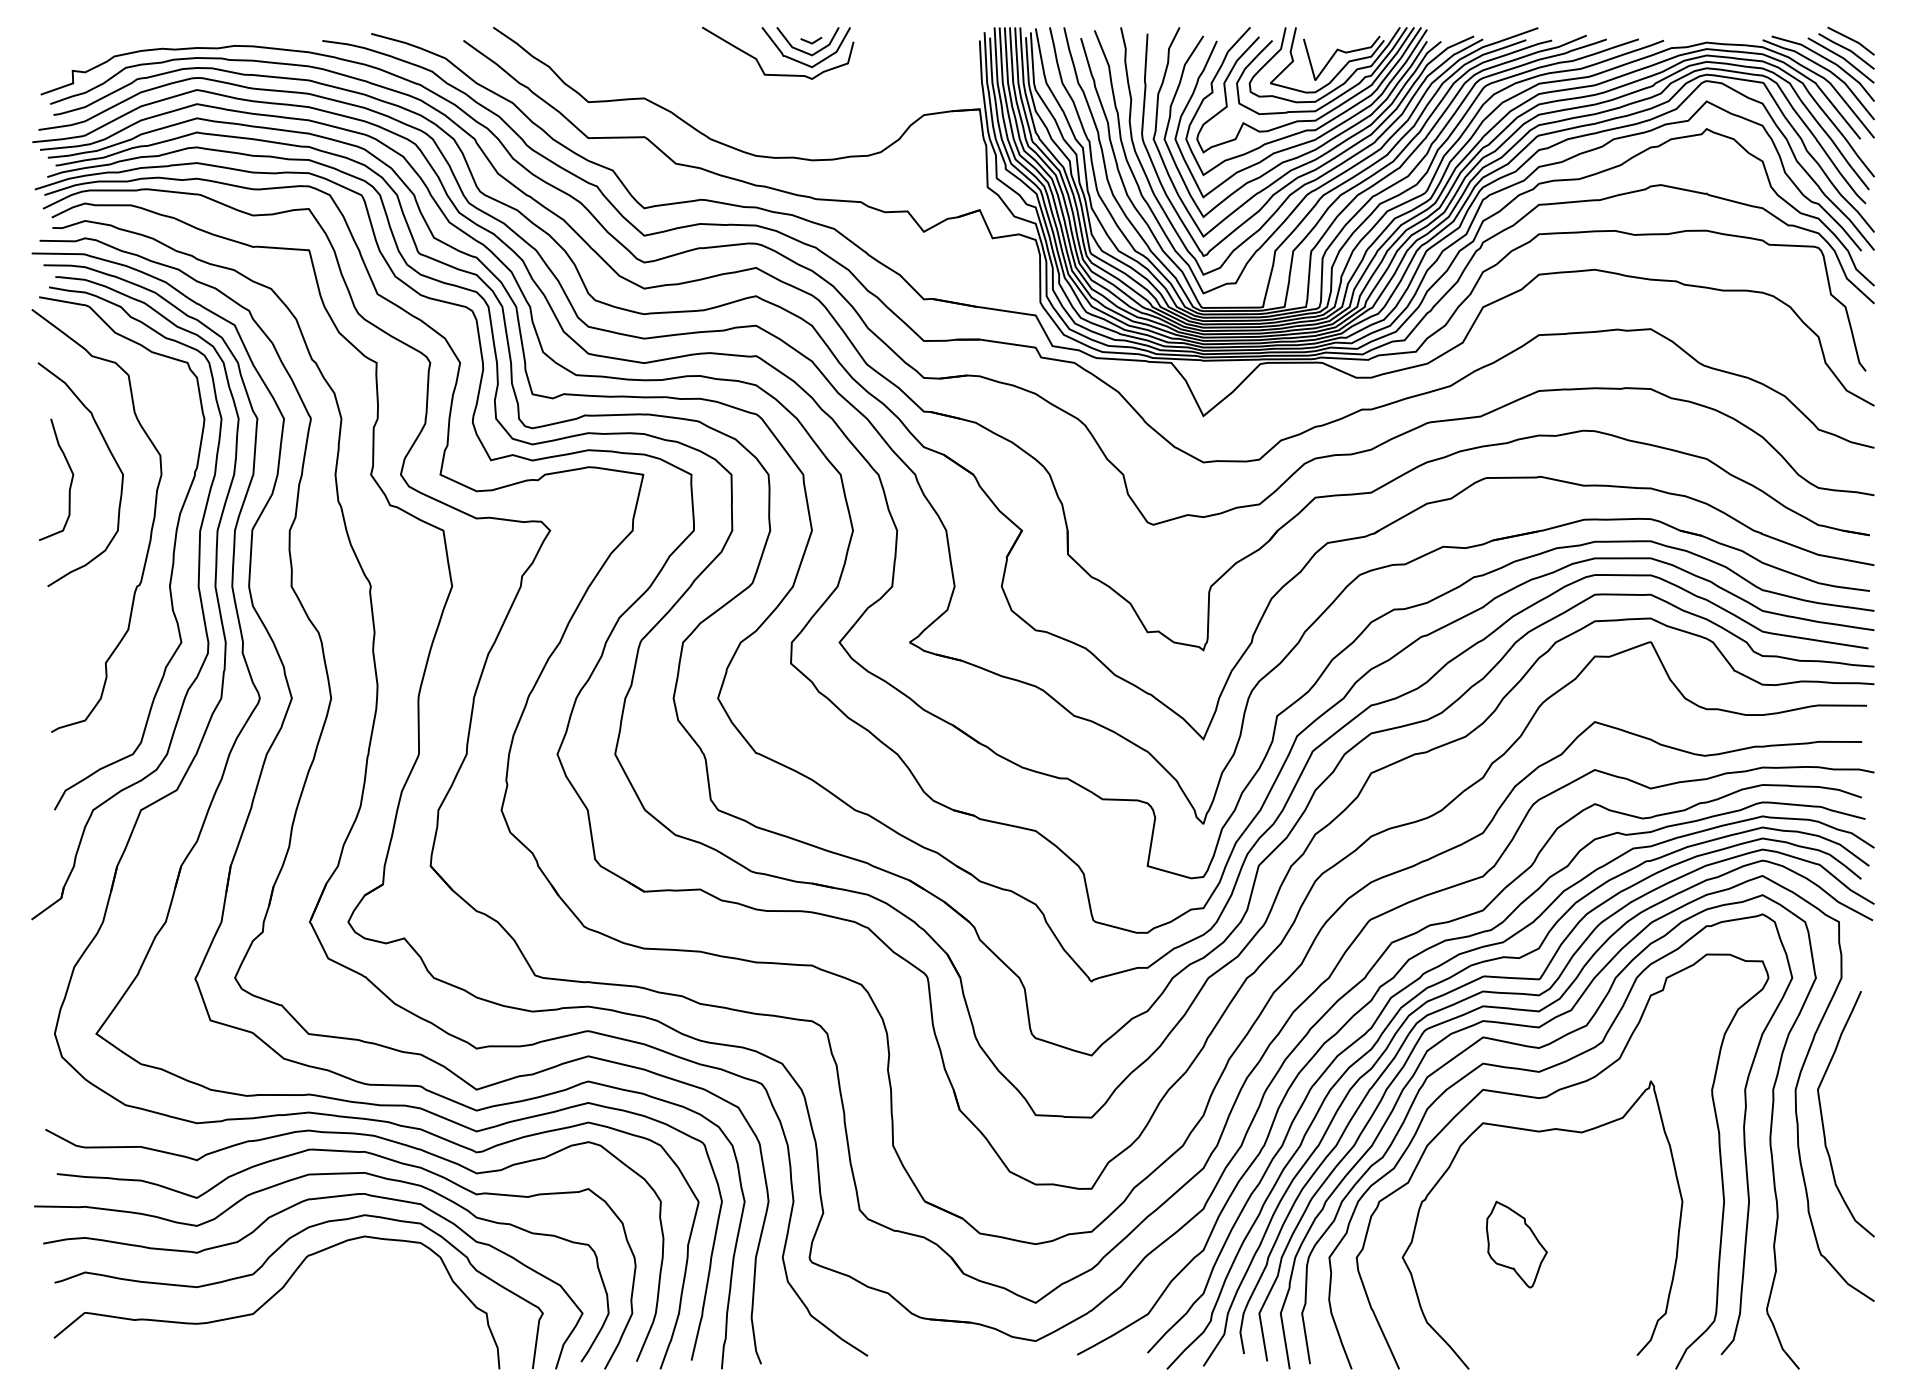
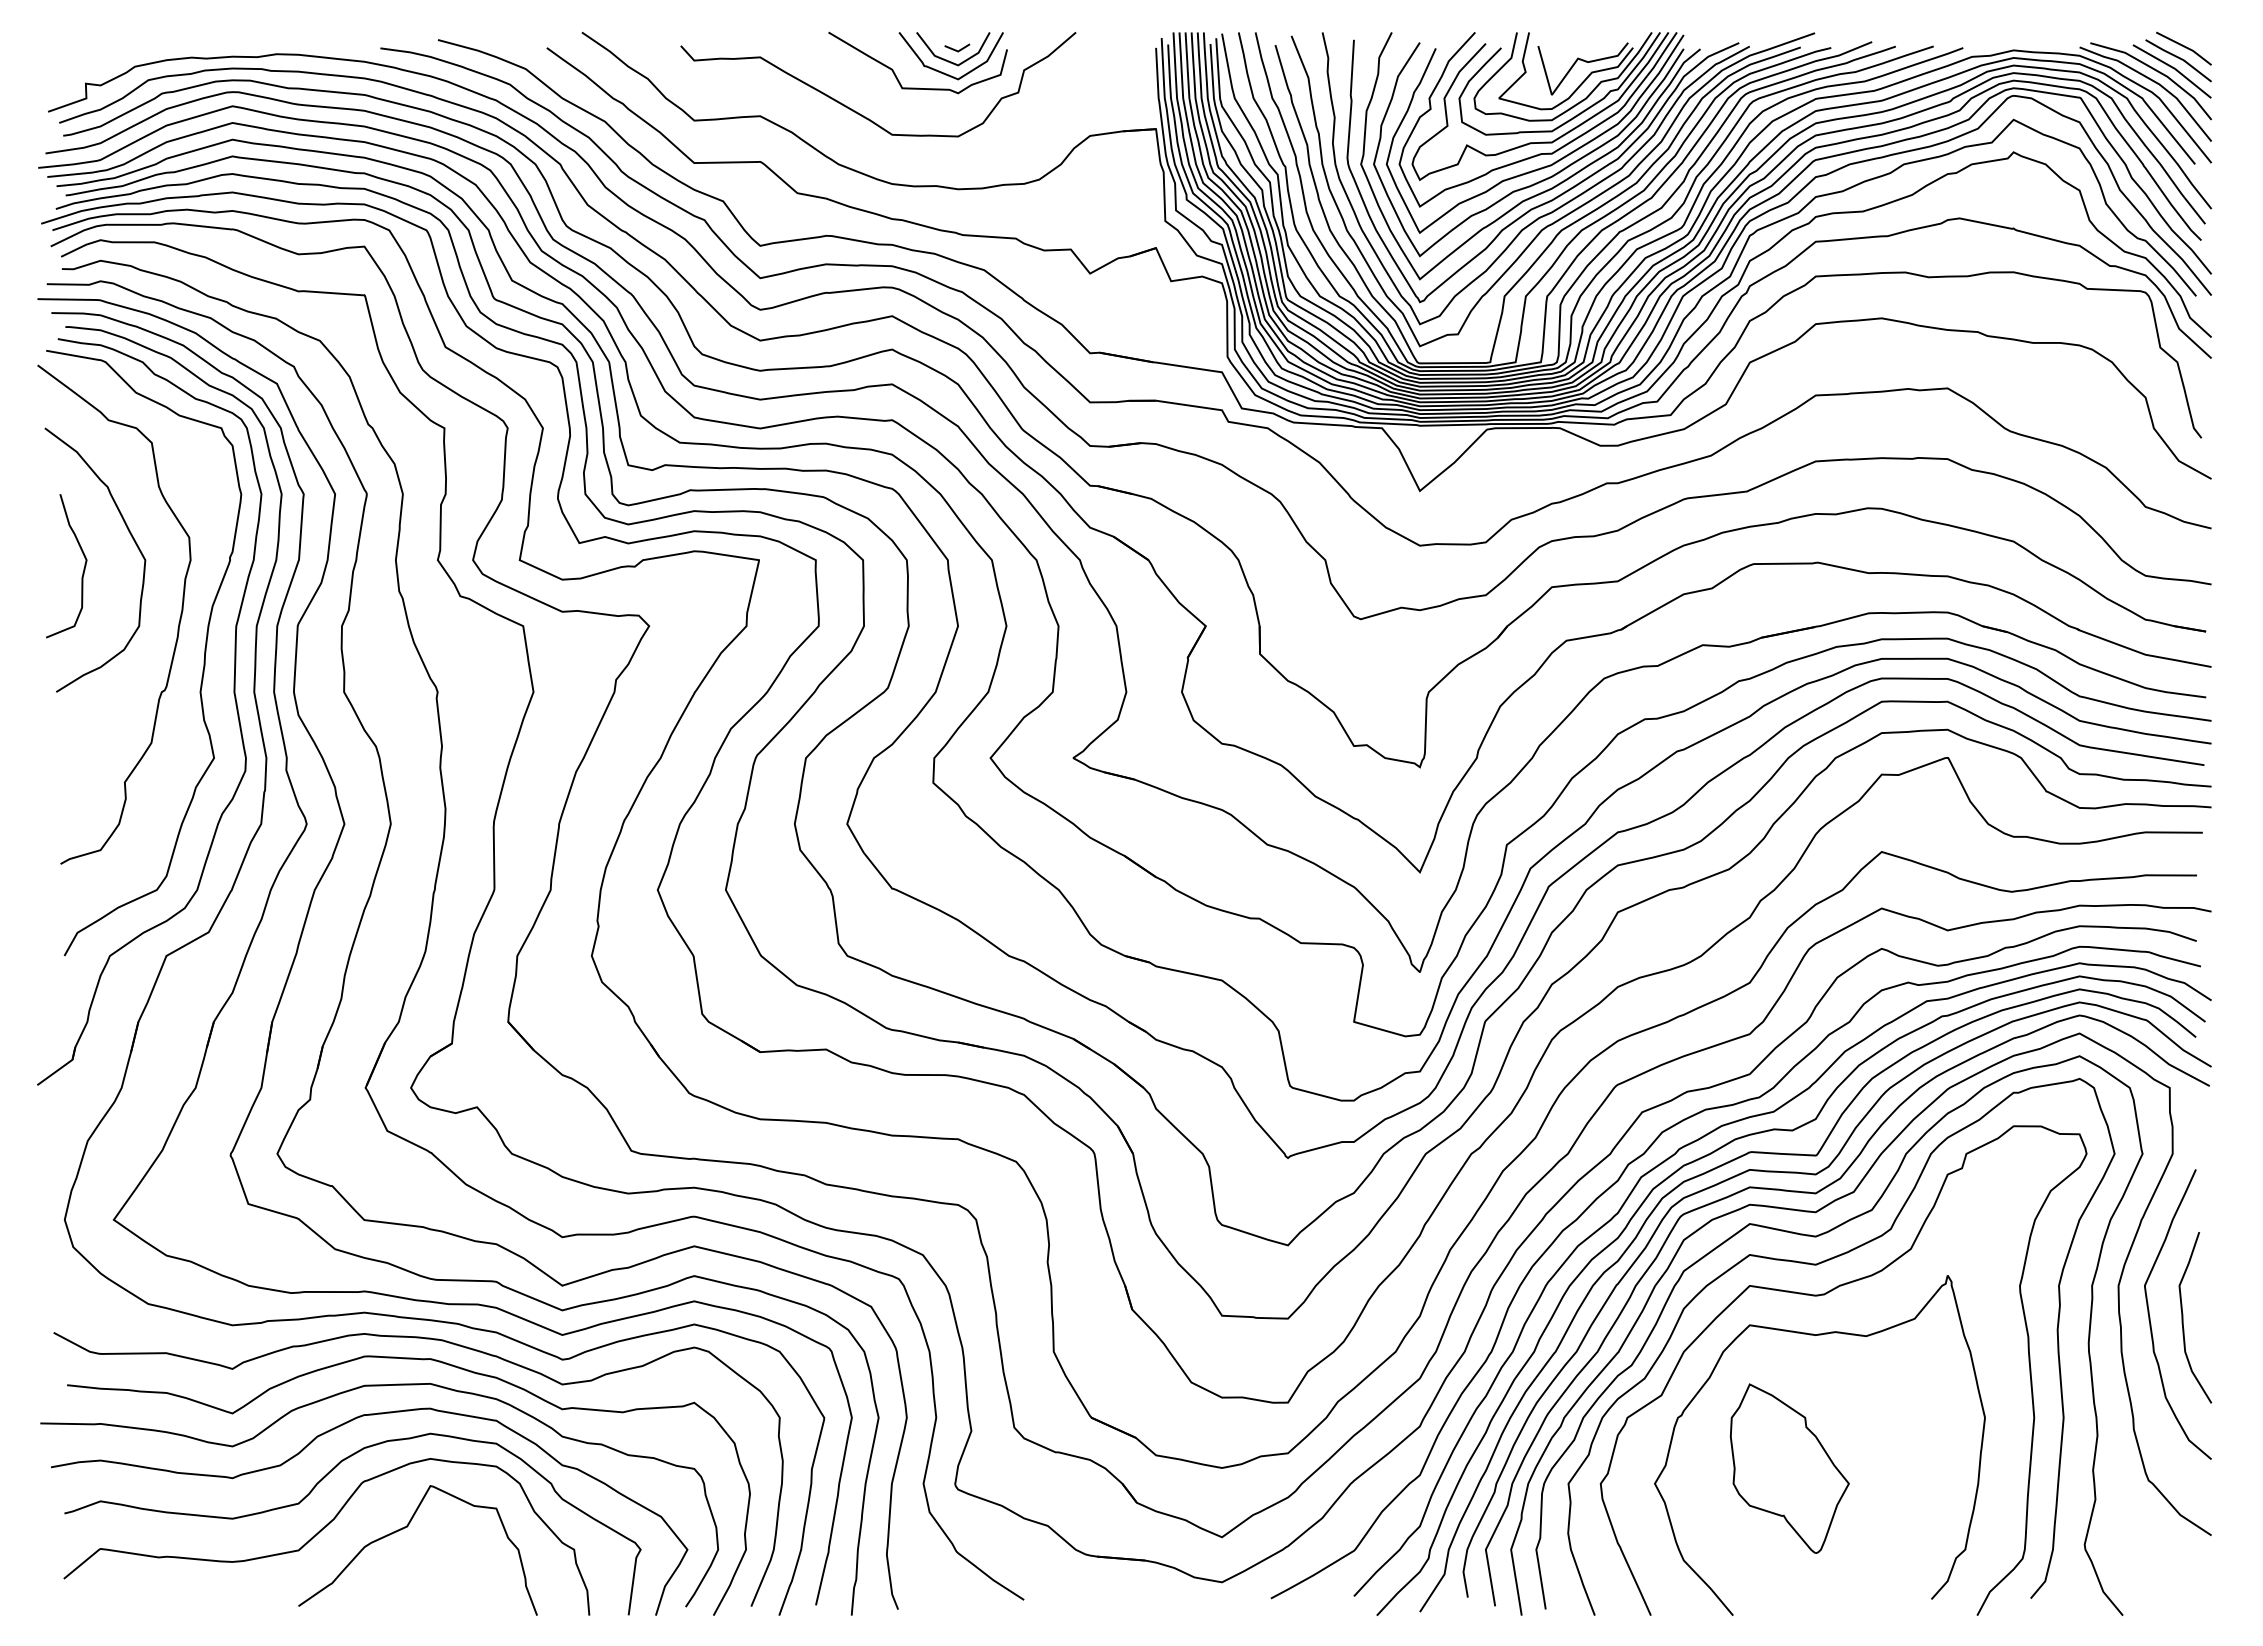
curve: (730, 96) -> (862, 114), added
curve: (1850, 1116) -> (2183, 1317), added
part: (1516, 1244) -> (1789, 1468), size x1.67
curve: (343, 1295) -> (405, 1528), added

